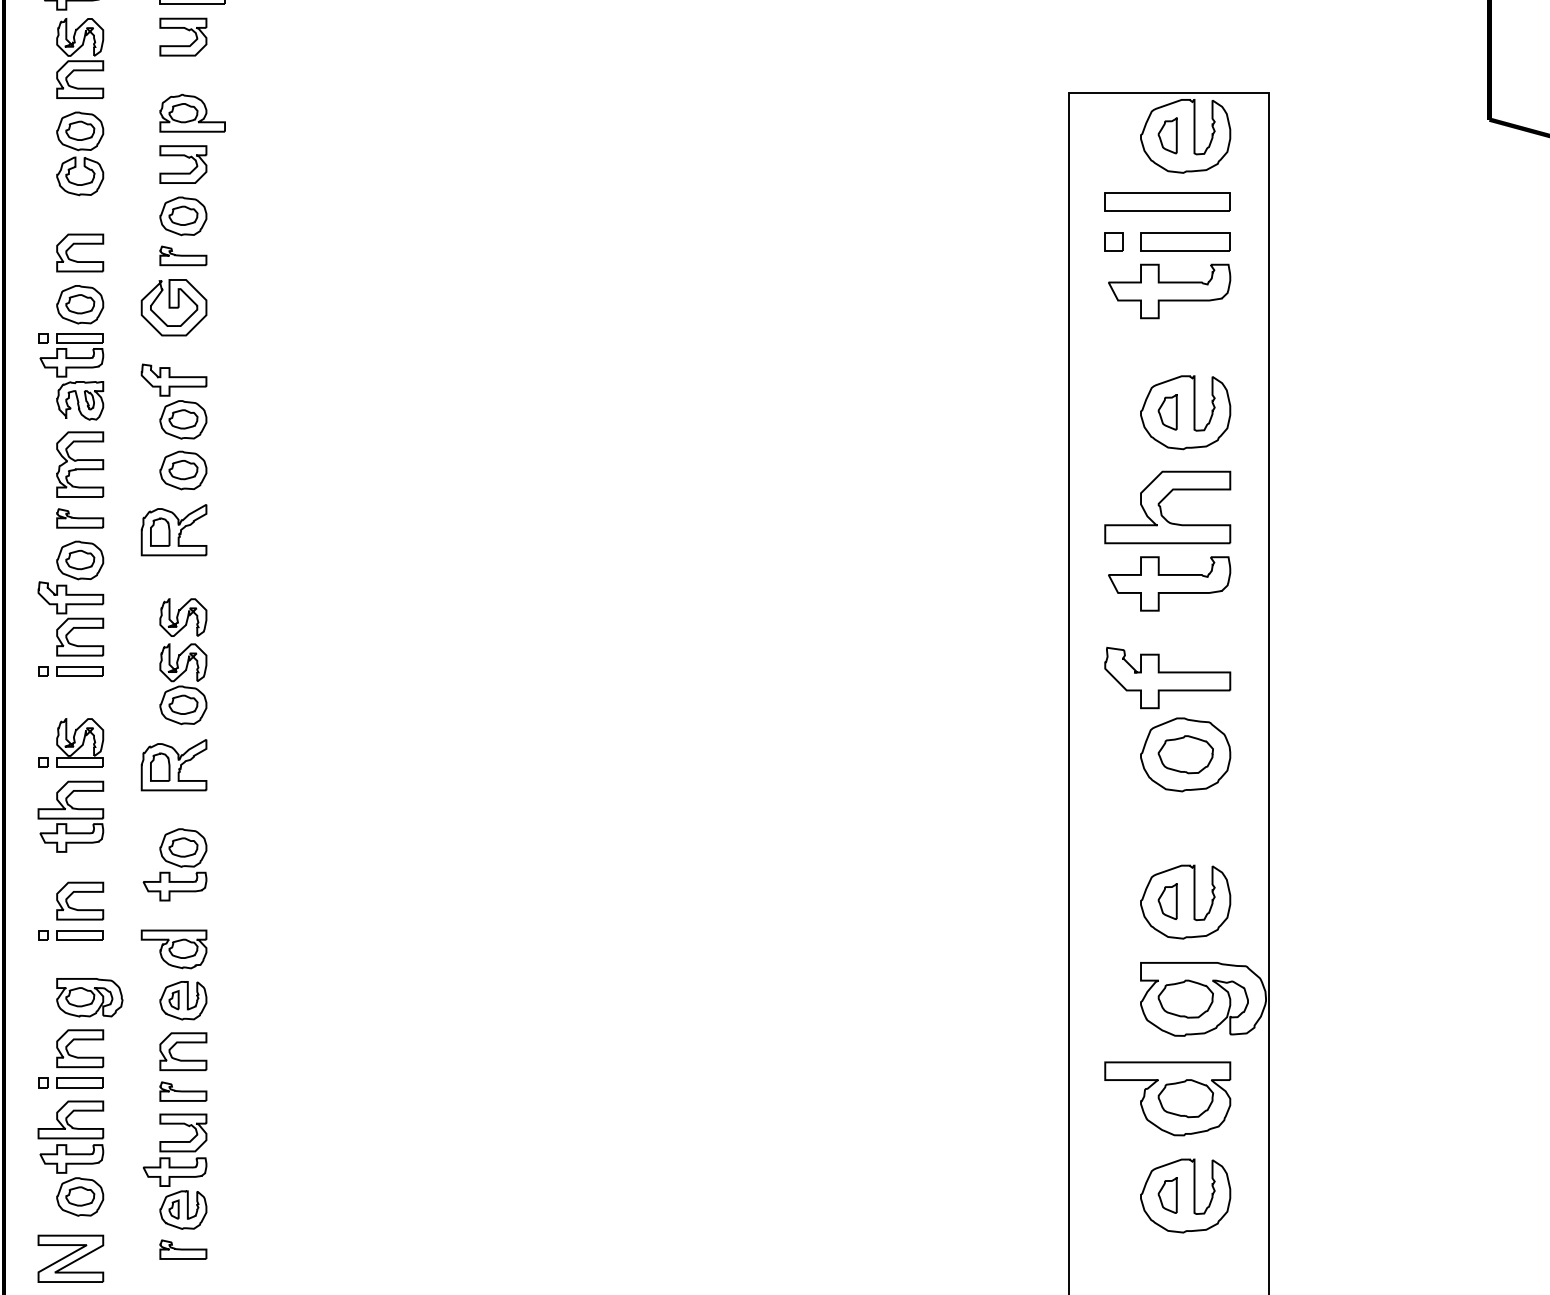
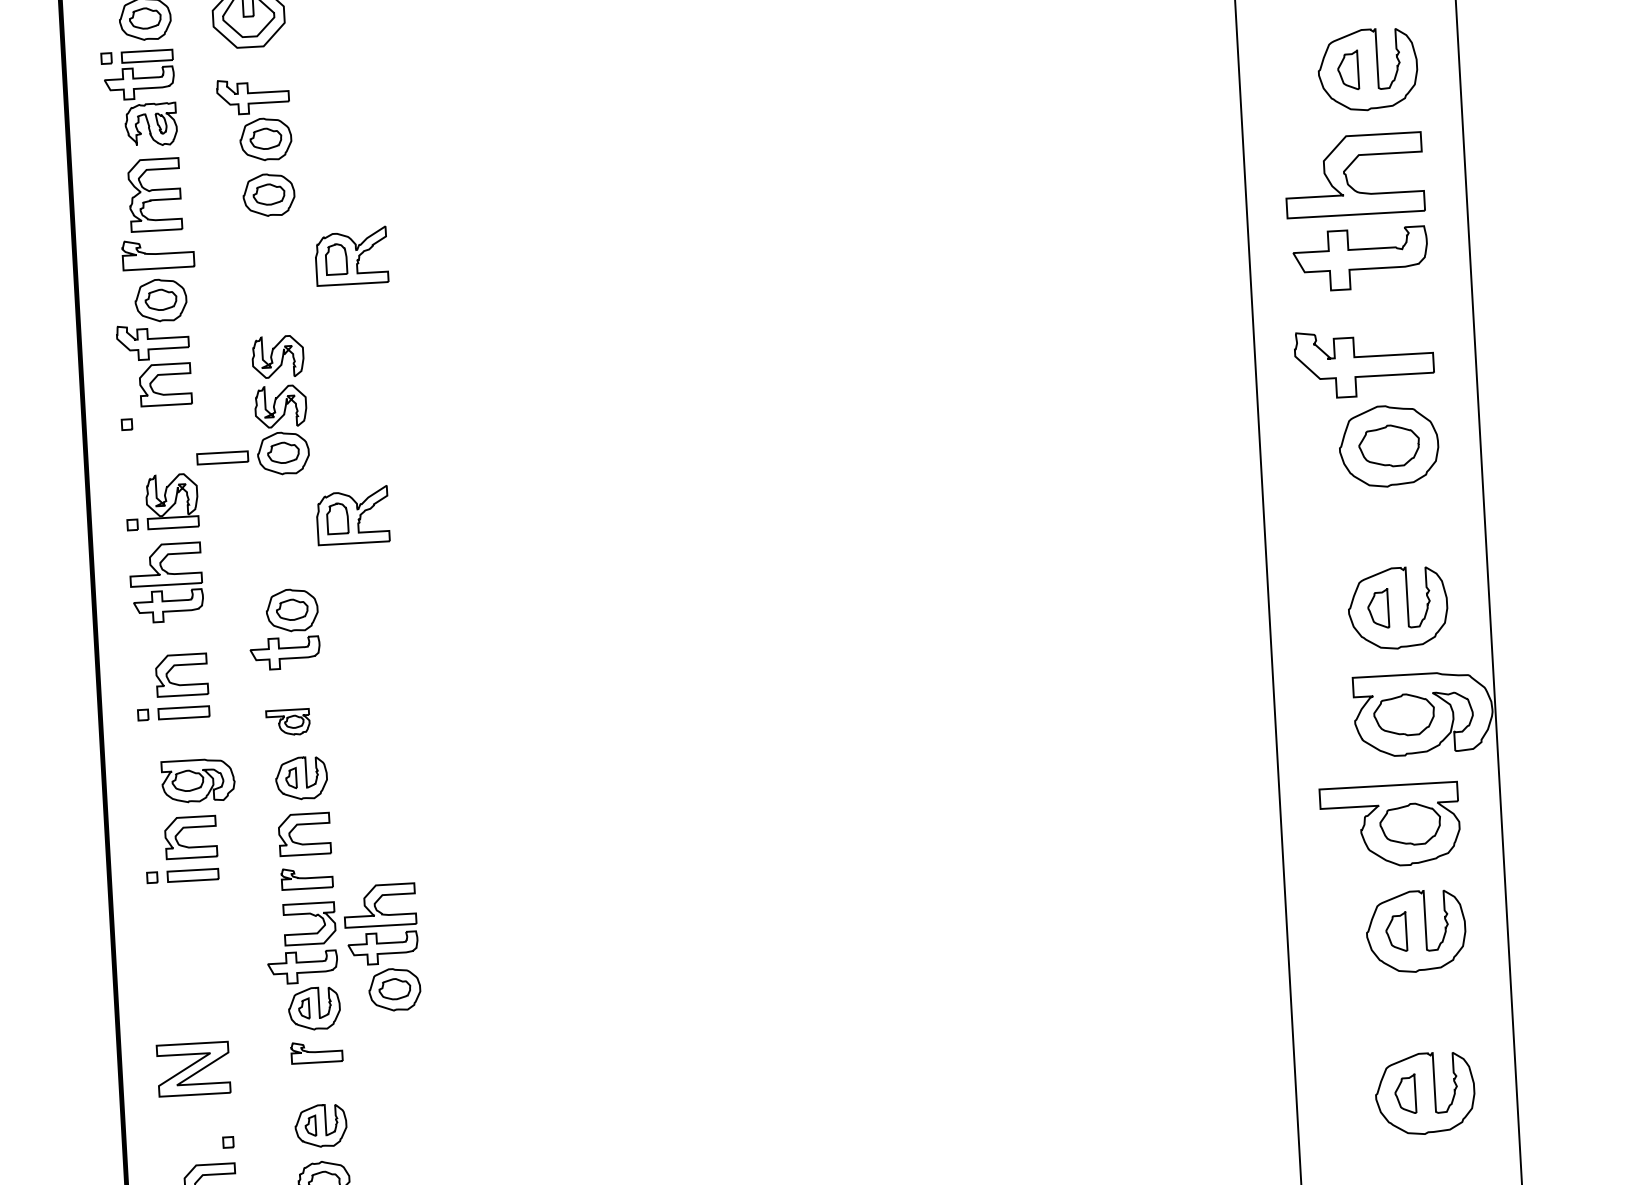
part: (80, 518) -> (158, 254), size x1.4
part: (173, 530) -> (350, 256), moved
part: (79, 671) -> (221, 458), moved
part: (173, 765) -> (352, 515), moved
part: (173, 949) -> (287, 722), size x0.6
part: (70, 1158) -> (381, 948), moved

